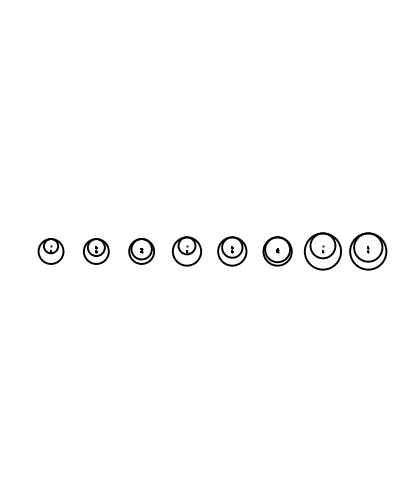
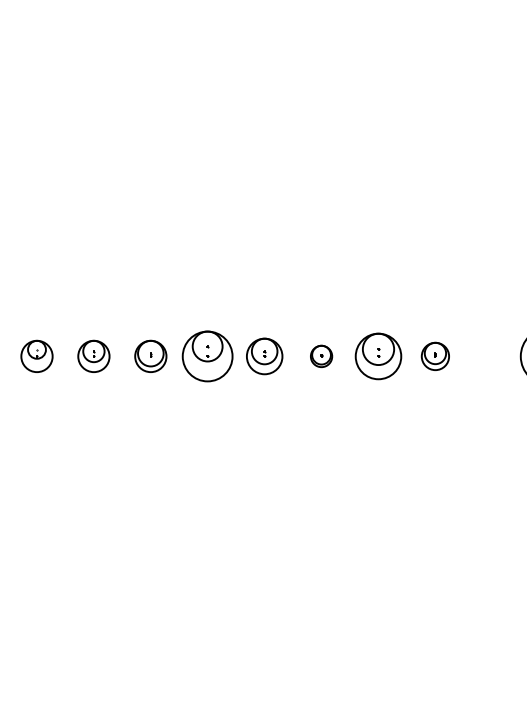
part: (186, 251) -> (207, 356), size x1.4
part: (277, 251) -> (321, 356), size x0.6
part: (368, 251) -> (435, 356), size x0.6

